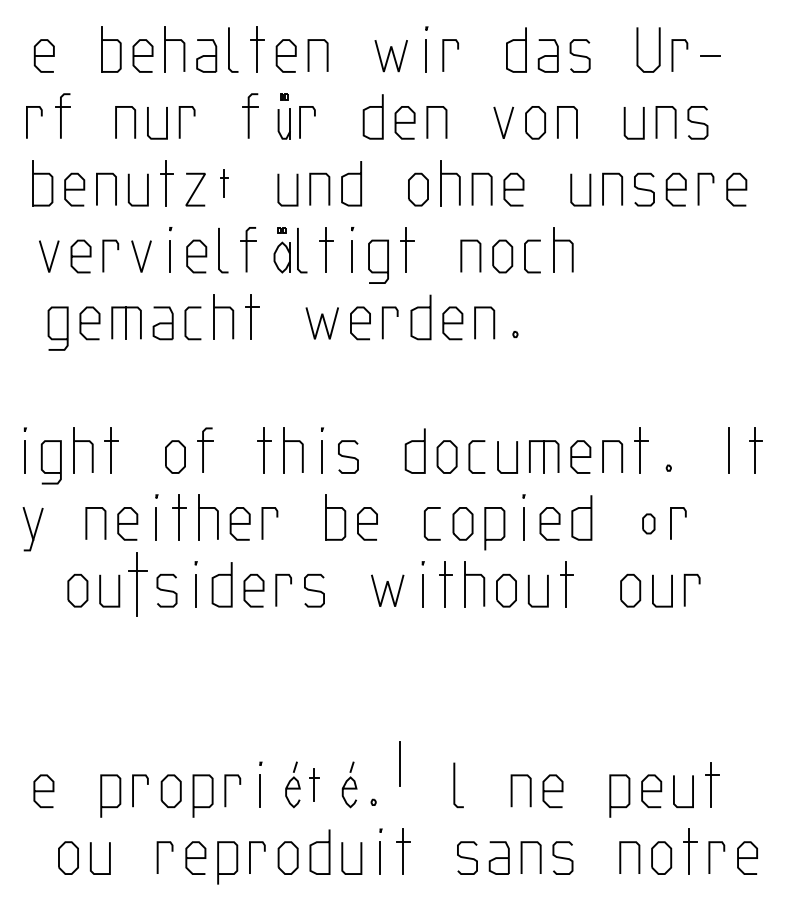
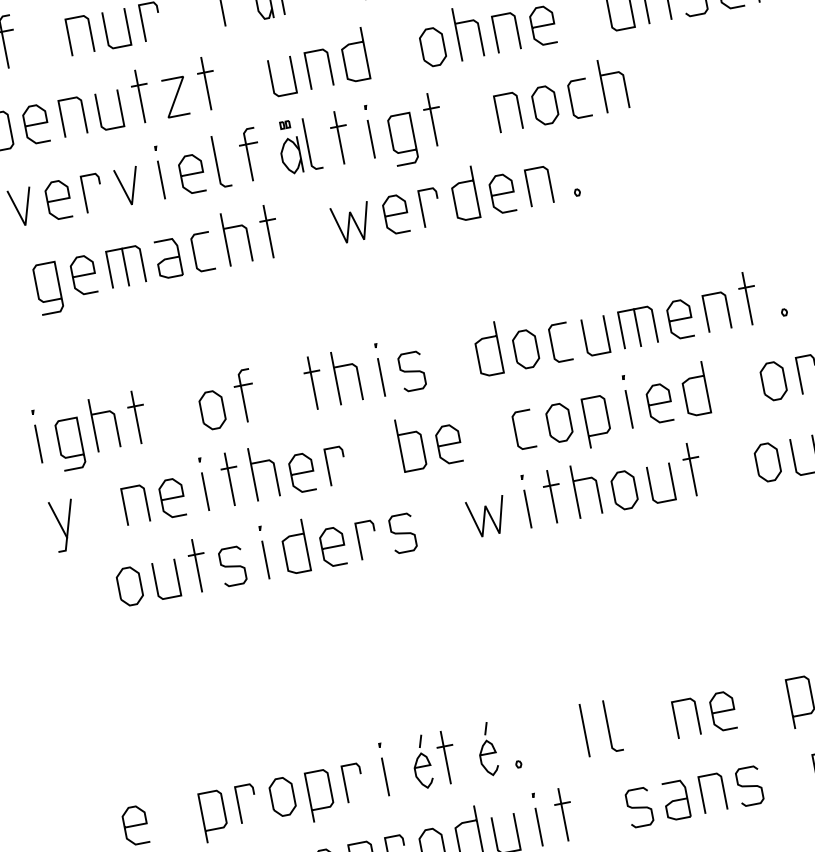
part: (224, 183) -> (207, 83), size x1.67
part: (648, 523) -> (773, 380), size x1.67
part: (138, 584) -> (198, 565), size x0.71
line: (399, 763) -> (583, 730), moved
part: (314, 784) -> (446, 756), size x1.43

